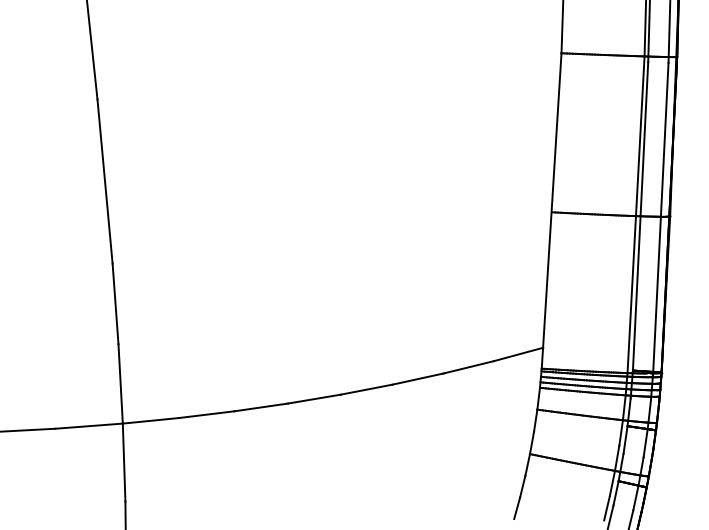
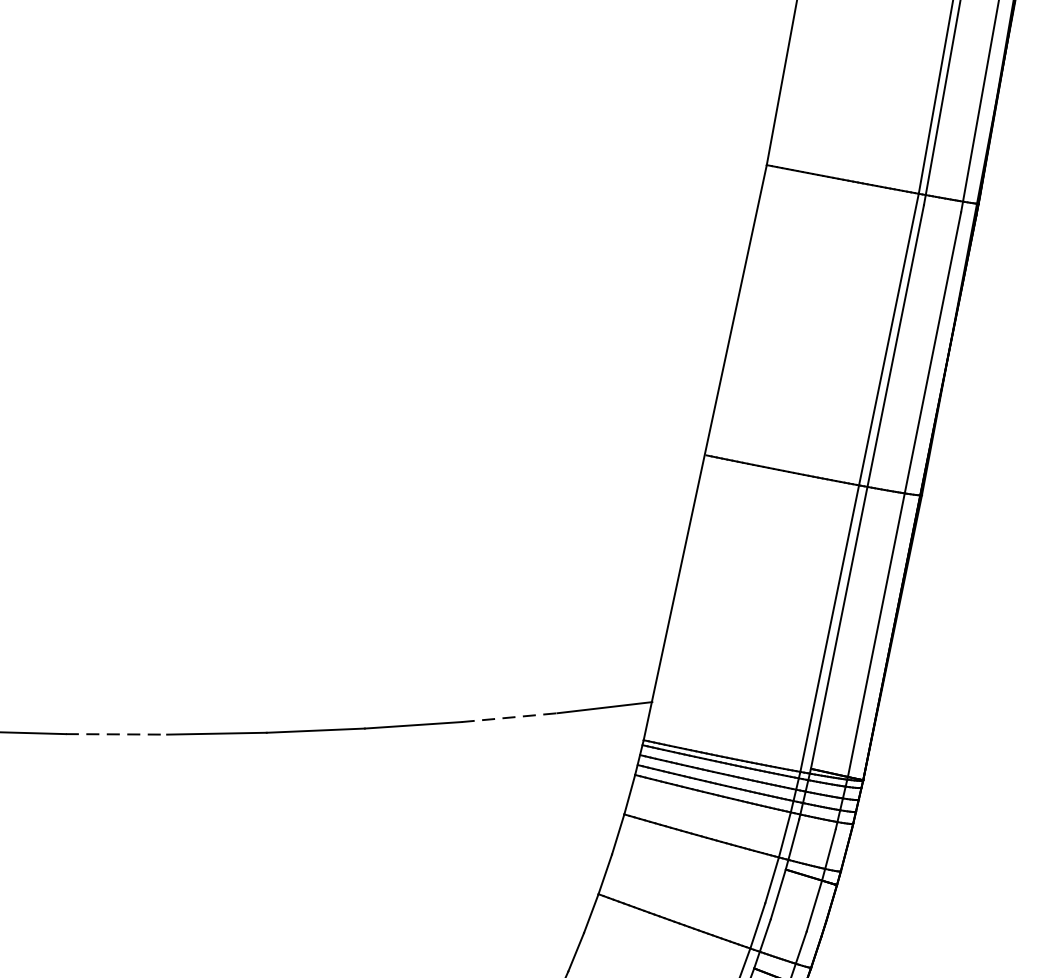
line: (468, 367) -> (509, 717), solid -> dashed
line: (261, 407) -> (117, 734), solid -> dashed

